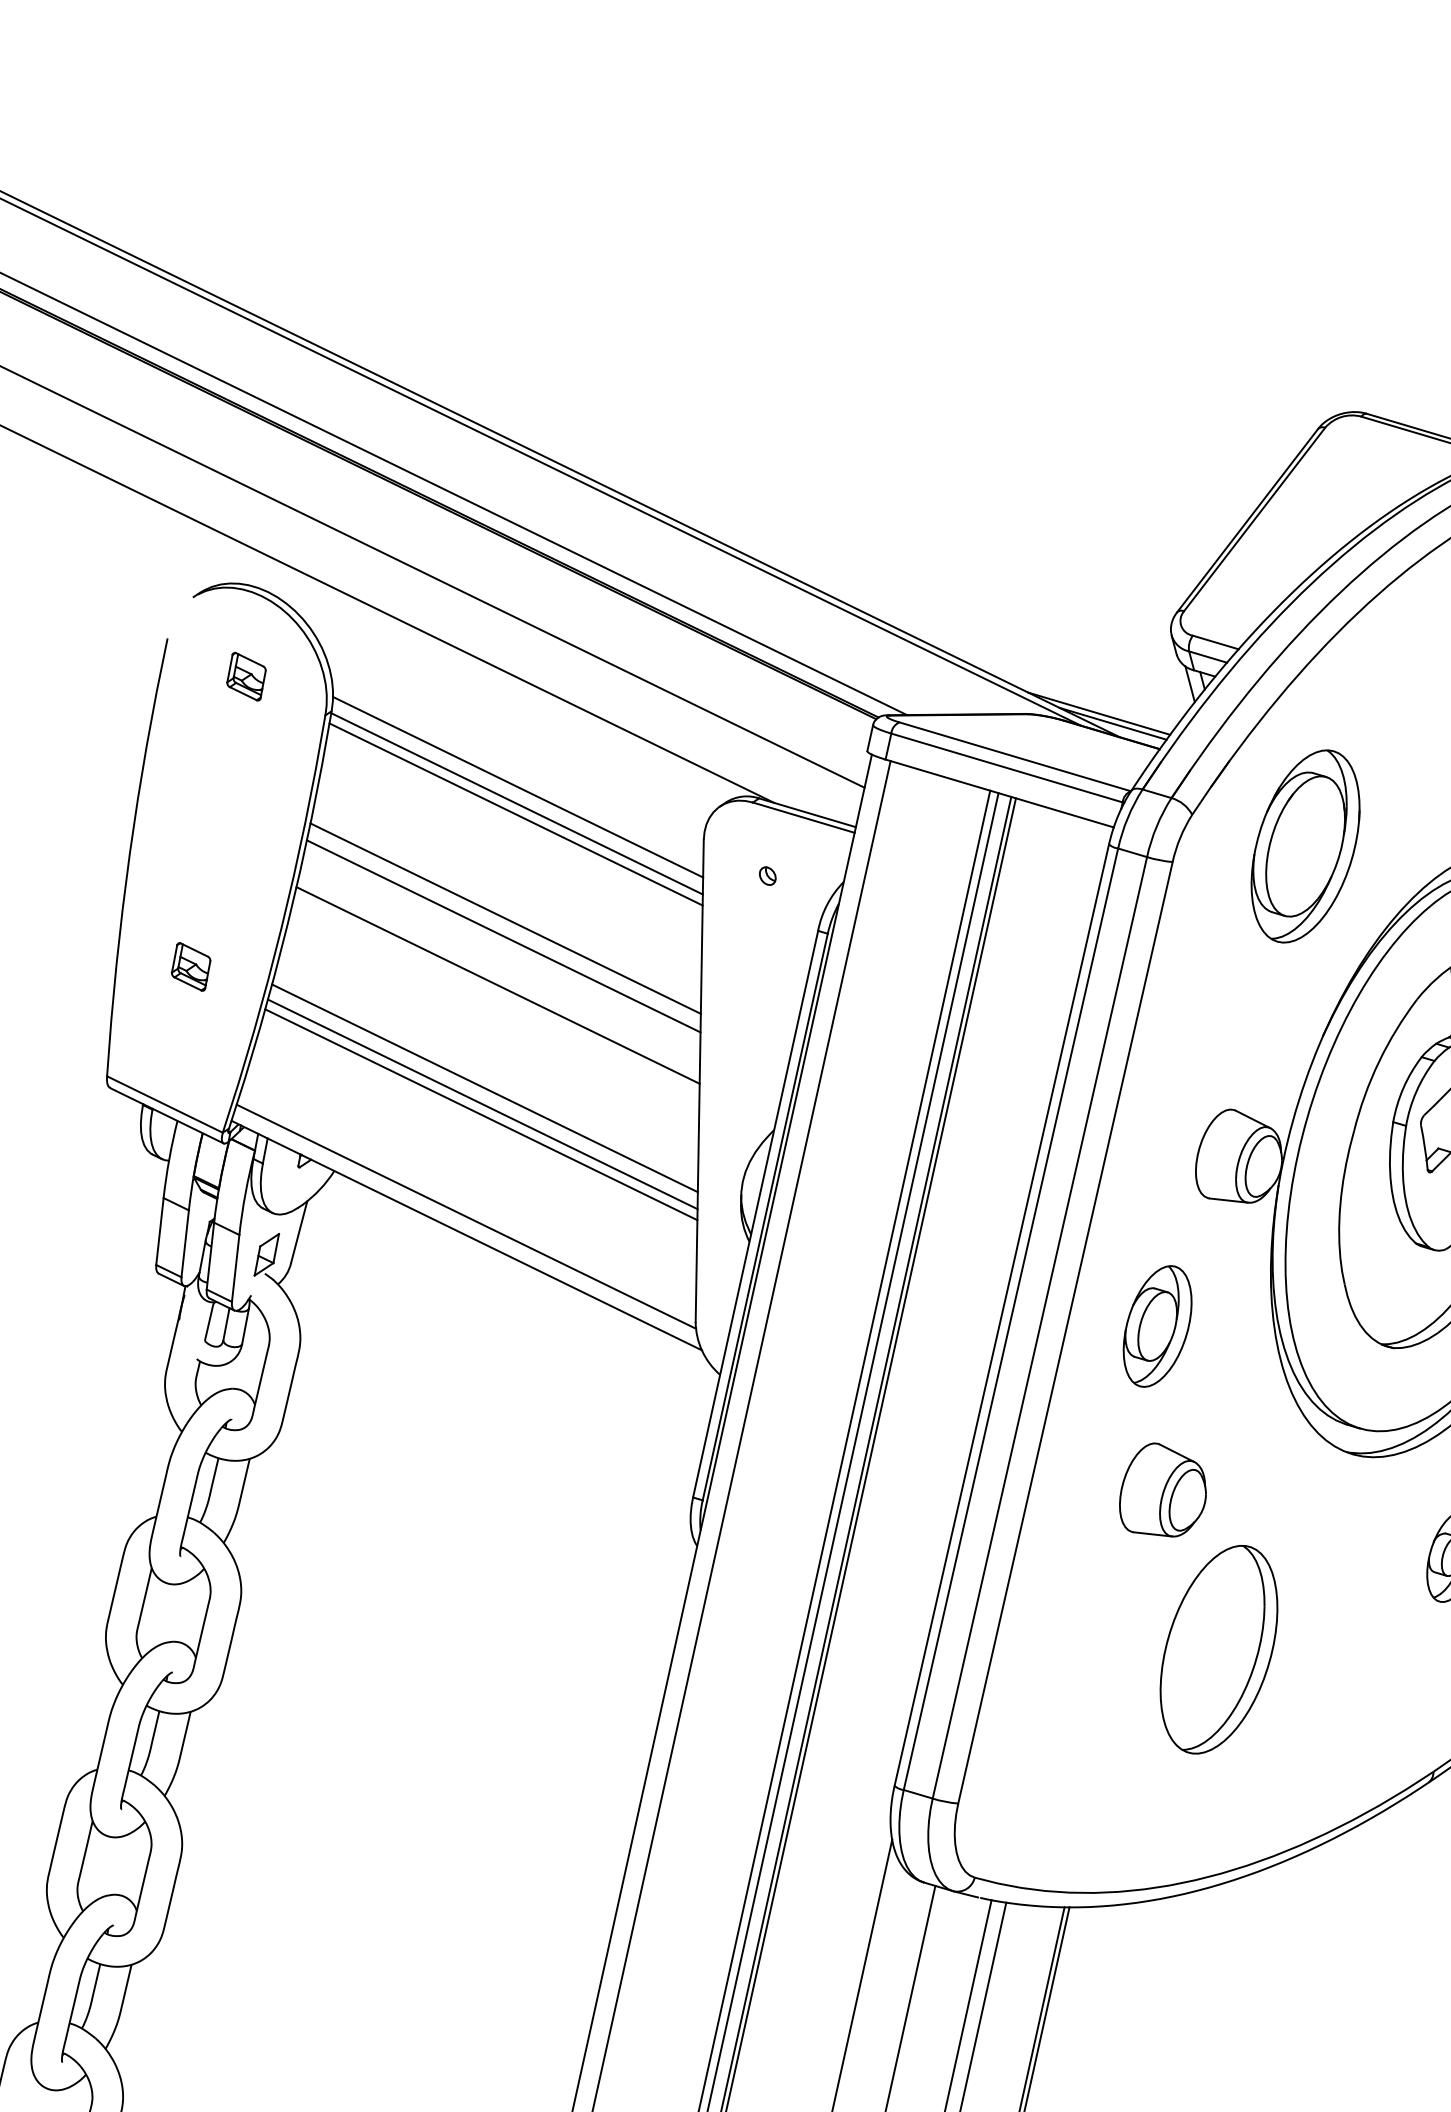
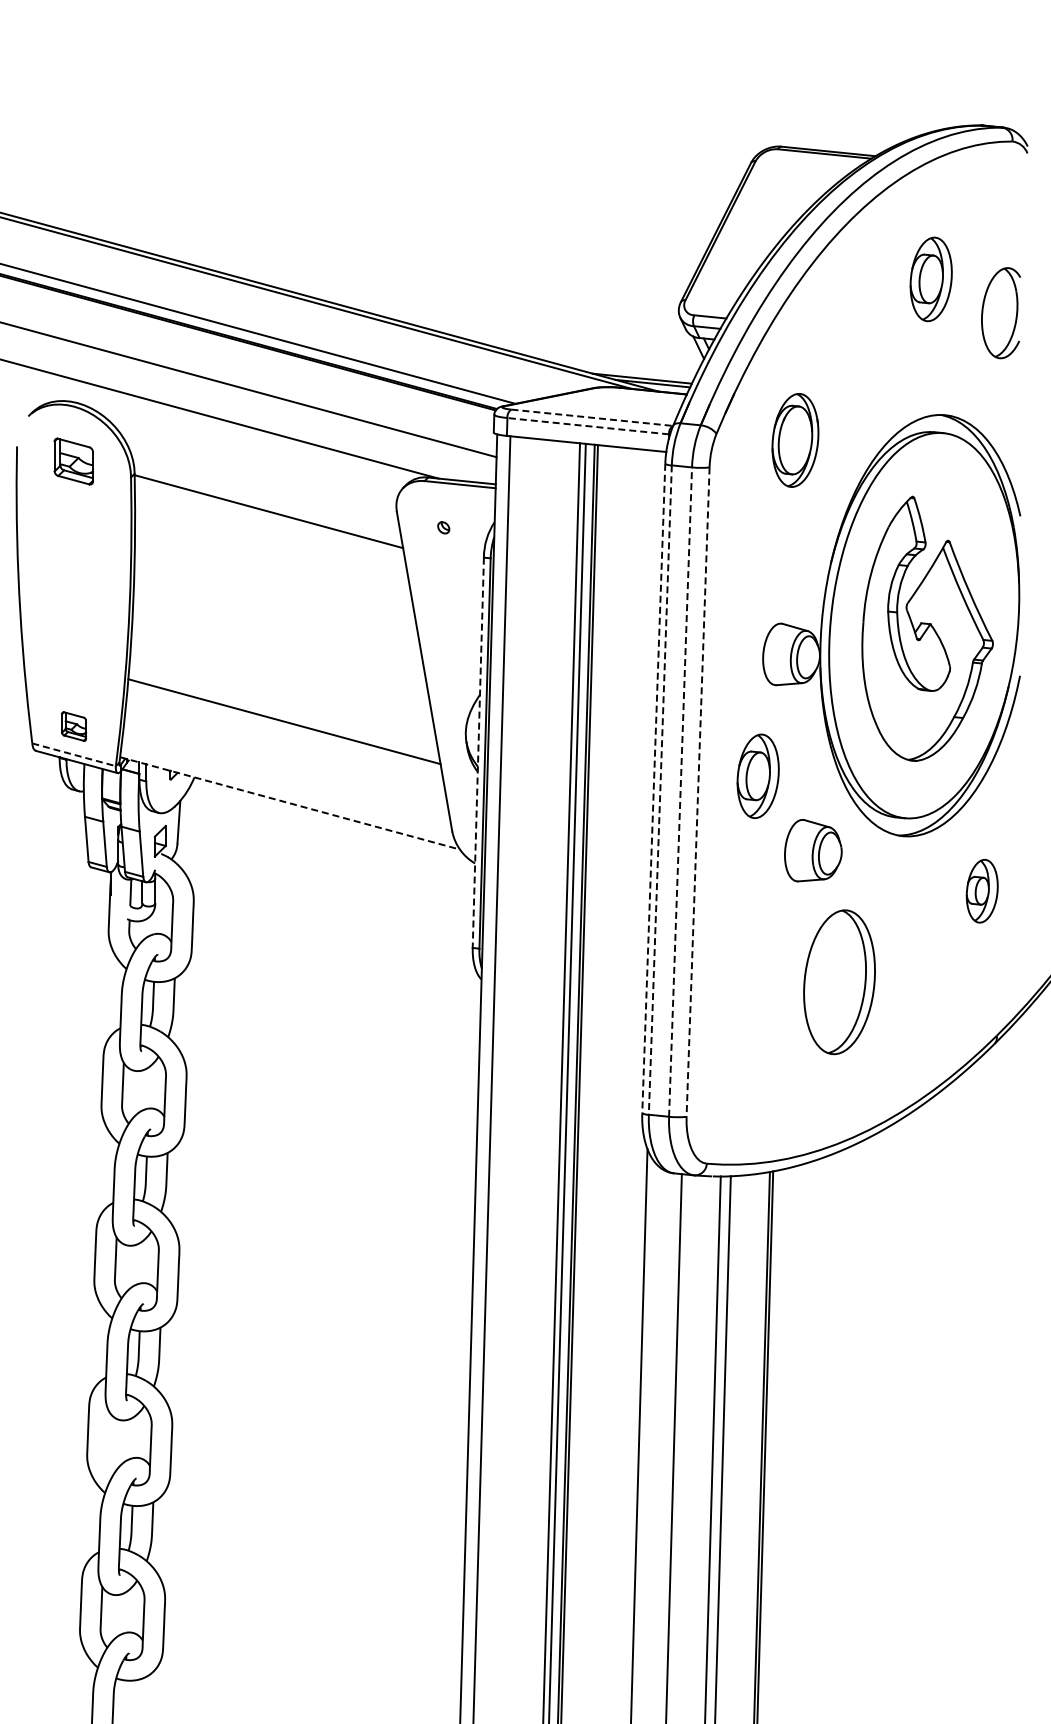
part: (247, 676) -> (74, 461), size x1.6
line: (1015, 756) -> (592, 417), solid -> dashed
line: (1005, 768) -> (587, 426), solid -> dashed
line: (518, 787) -> (267, 500), removed
line: (516, 813) -> (269, 518), removed
part: (1305, 846) -> (795, 440), size x0.7
line: (505, 917) -> (275, 588), removed
line: (503, 935) -> (276, 600), removed
part: (191, 966) -> (74, 726), moved
line: (497, 984) -> (278, 633), removed
line: (484, 1087) -> (283, 703), removed
line: (165, 1104) -> (74, 754), solid -> dashed
line: (483, 1104) -> (284, 714), removed
line: (755, 1215) -> (478, 753), solid -> dashed
line: (466, 1216) -> (287, 790), removed
line: (467, 1235) -> (290, 803), solid -> dashed
line: (1001, 1315) -> (653, 788), solid -> dashed
line: (1011, 1319) -> (660, 790), solid -> dashed
line: (1039, 1328) -> (680, 792), solid -> dashed
line: (1065, 1333) -> (698, 792), solid -> dashed
part: (1164, 1491) -> (813, 850), moved

